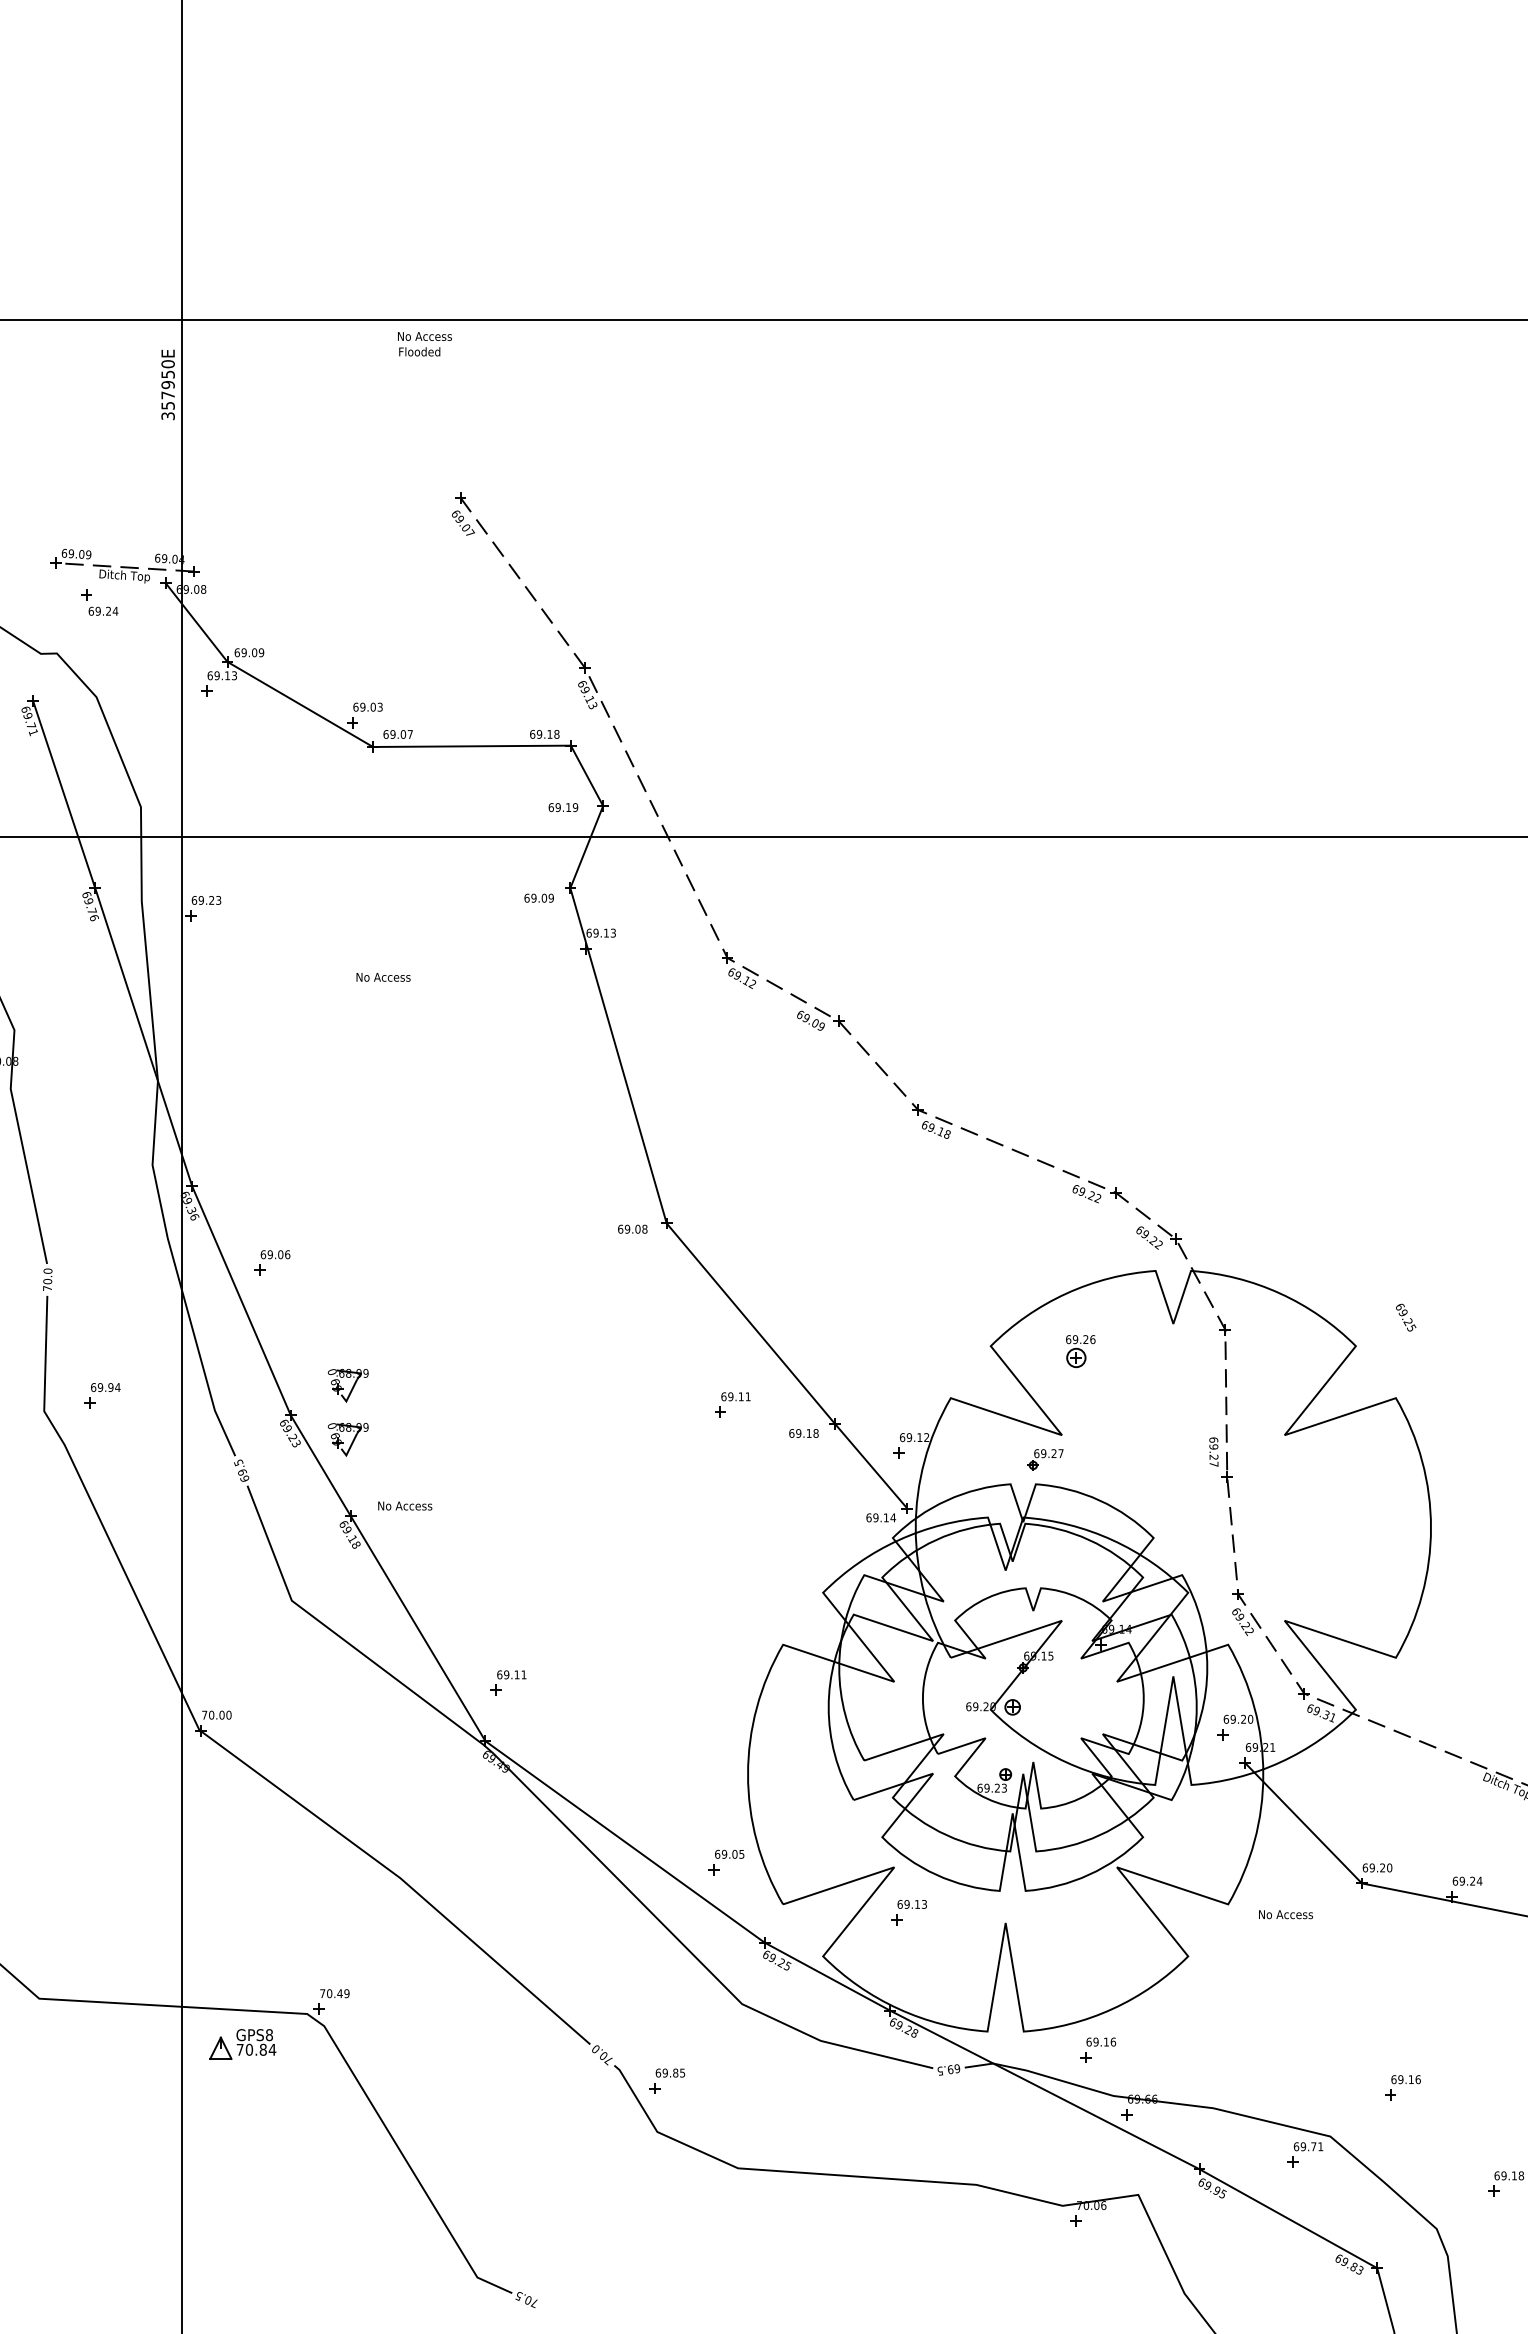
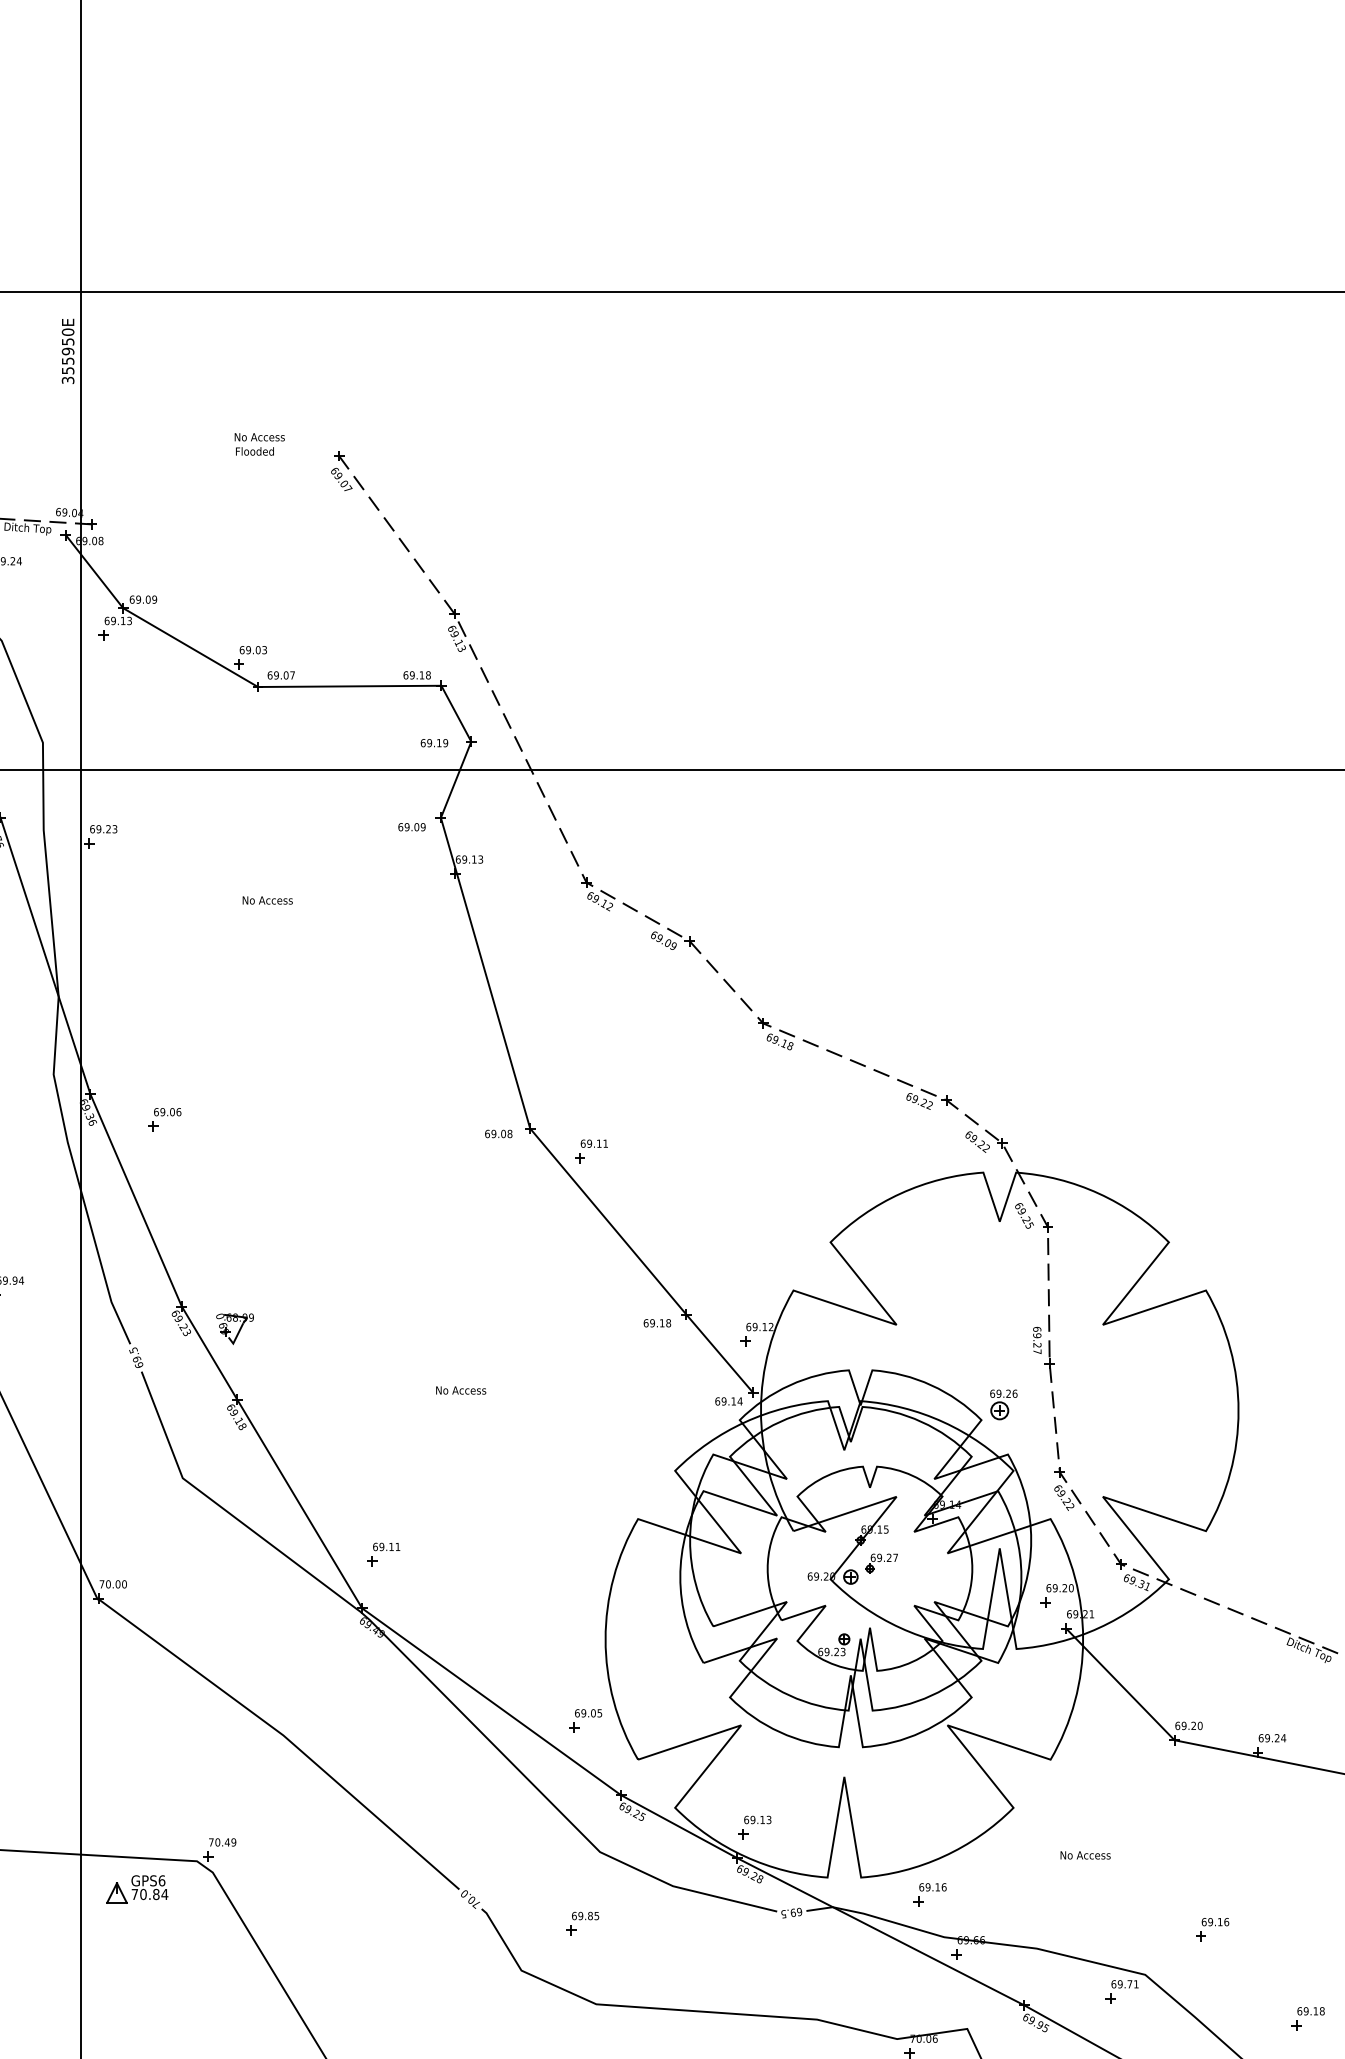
text: (424, 344) -> (259, 444), moved
text: (167, 395) -> (67, 361), 357950E -> 355950E
part: (272, 1262) -> (164, 1119), moved
text: (1406, 1317) -> (1024, 1215), moved
part: (1080, 1351) -> (1003, 1404), moved
part: (348, 1385) -> (235, 1278), removed
part: (732, 1404) -> (591, 1150), moved
part: (1045, 1459) -> (881, 1563), moved
text: (405, 1505) -> (461, 1389), moved
part: (908, 1912) -> (754, 1827), moved
text: (1285, 1914) -> (1085, 1855), moved
text: (269, 2034) -> (162, 1880), GPS8 -> GPS6
part: (667, 2080) -> (582, 1922), moved

